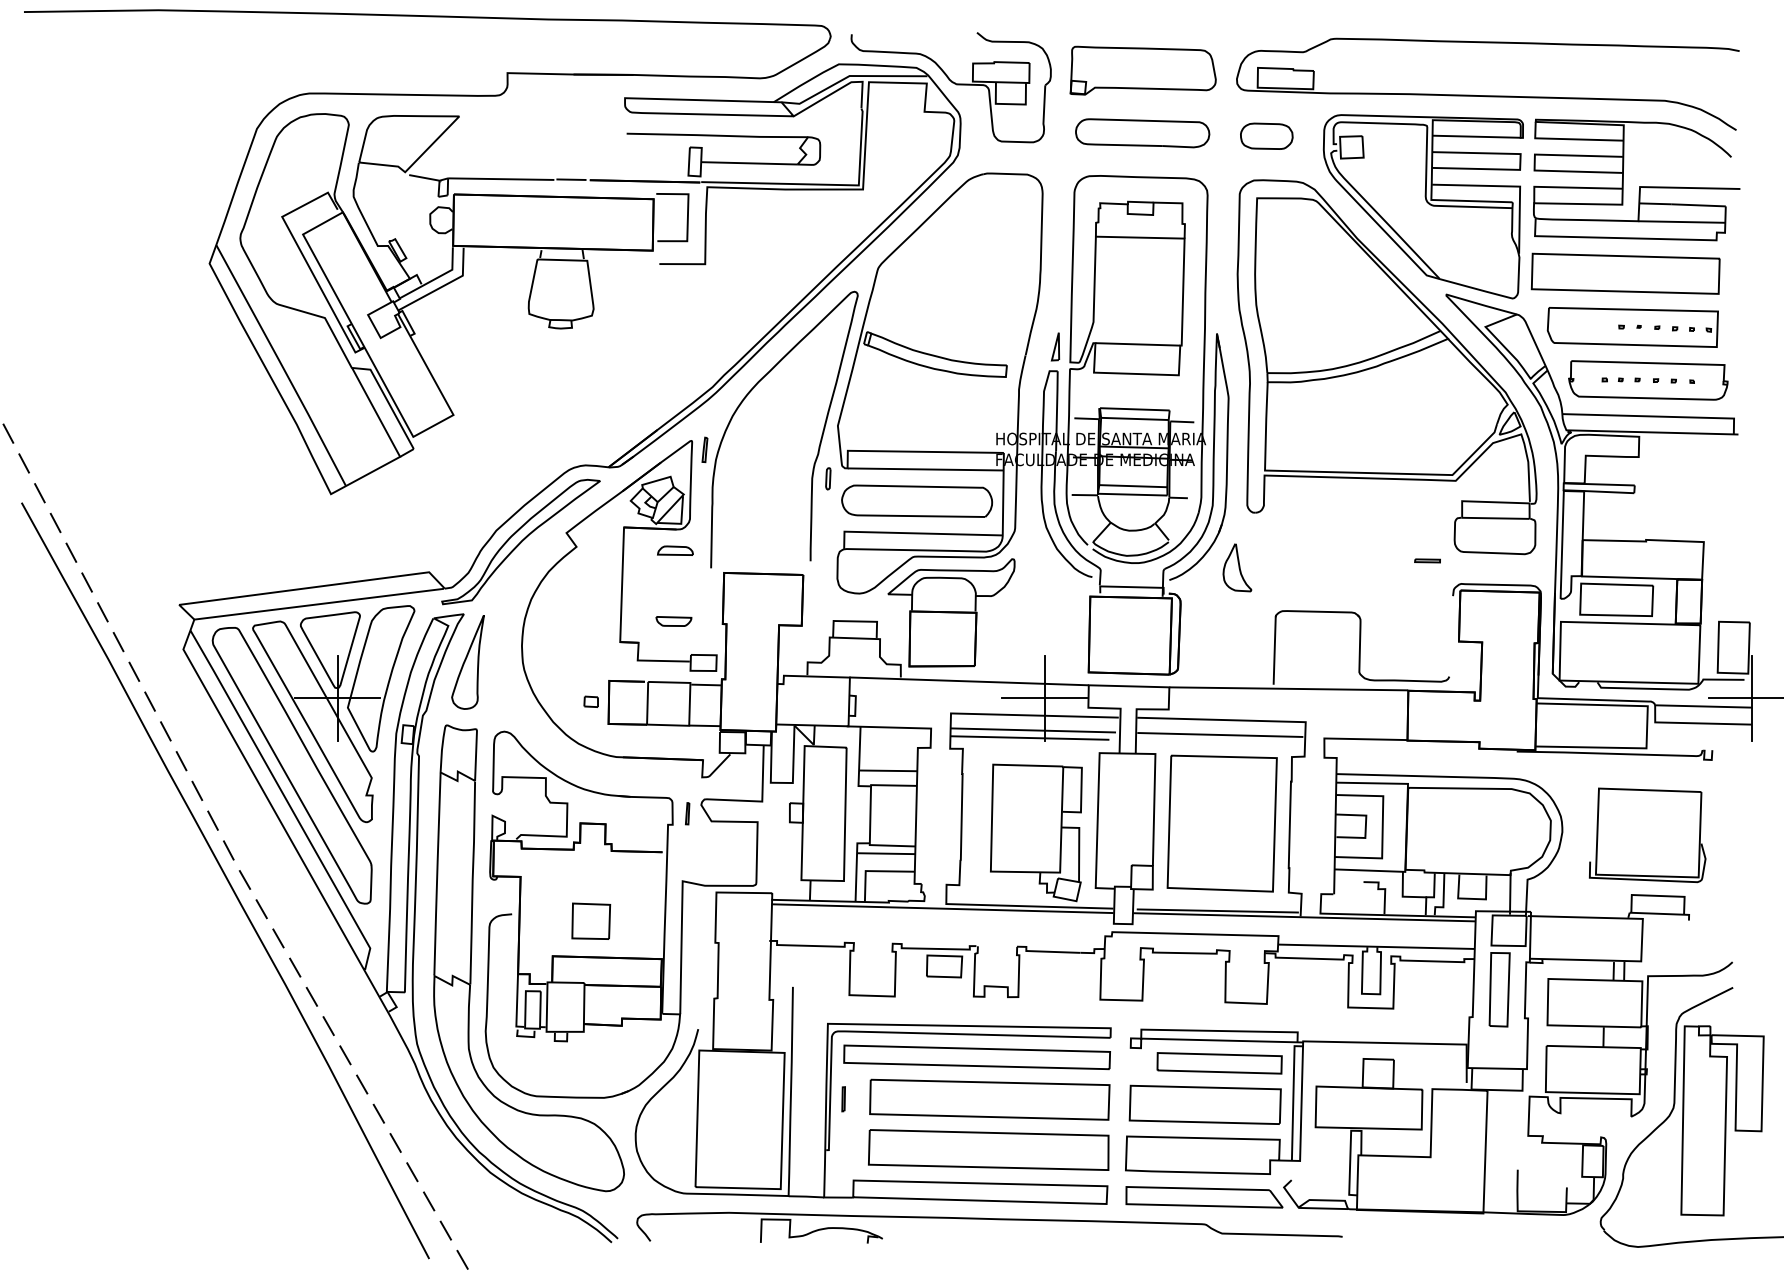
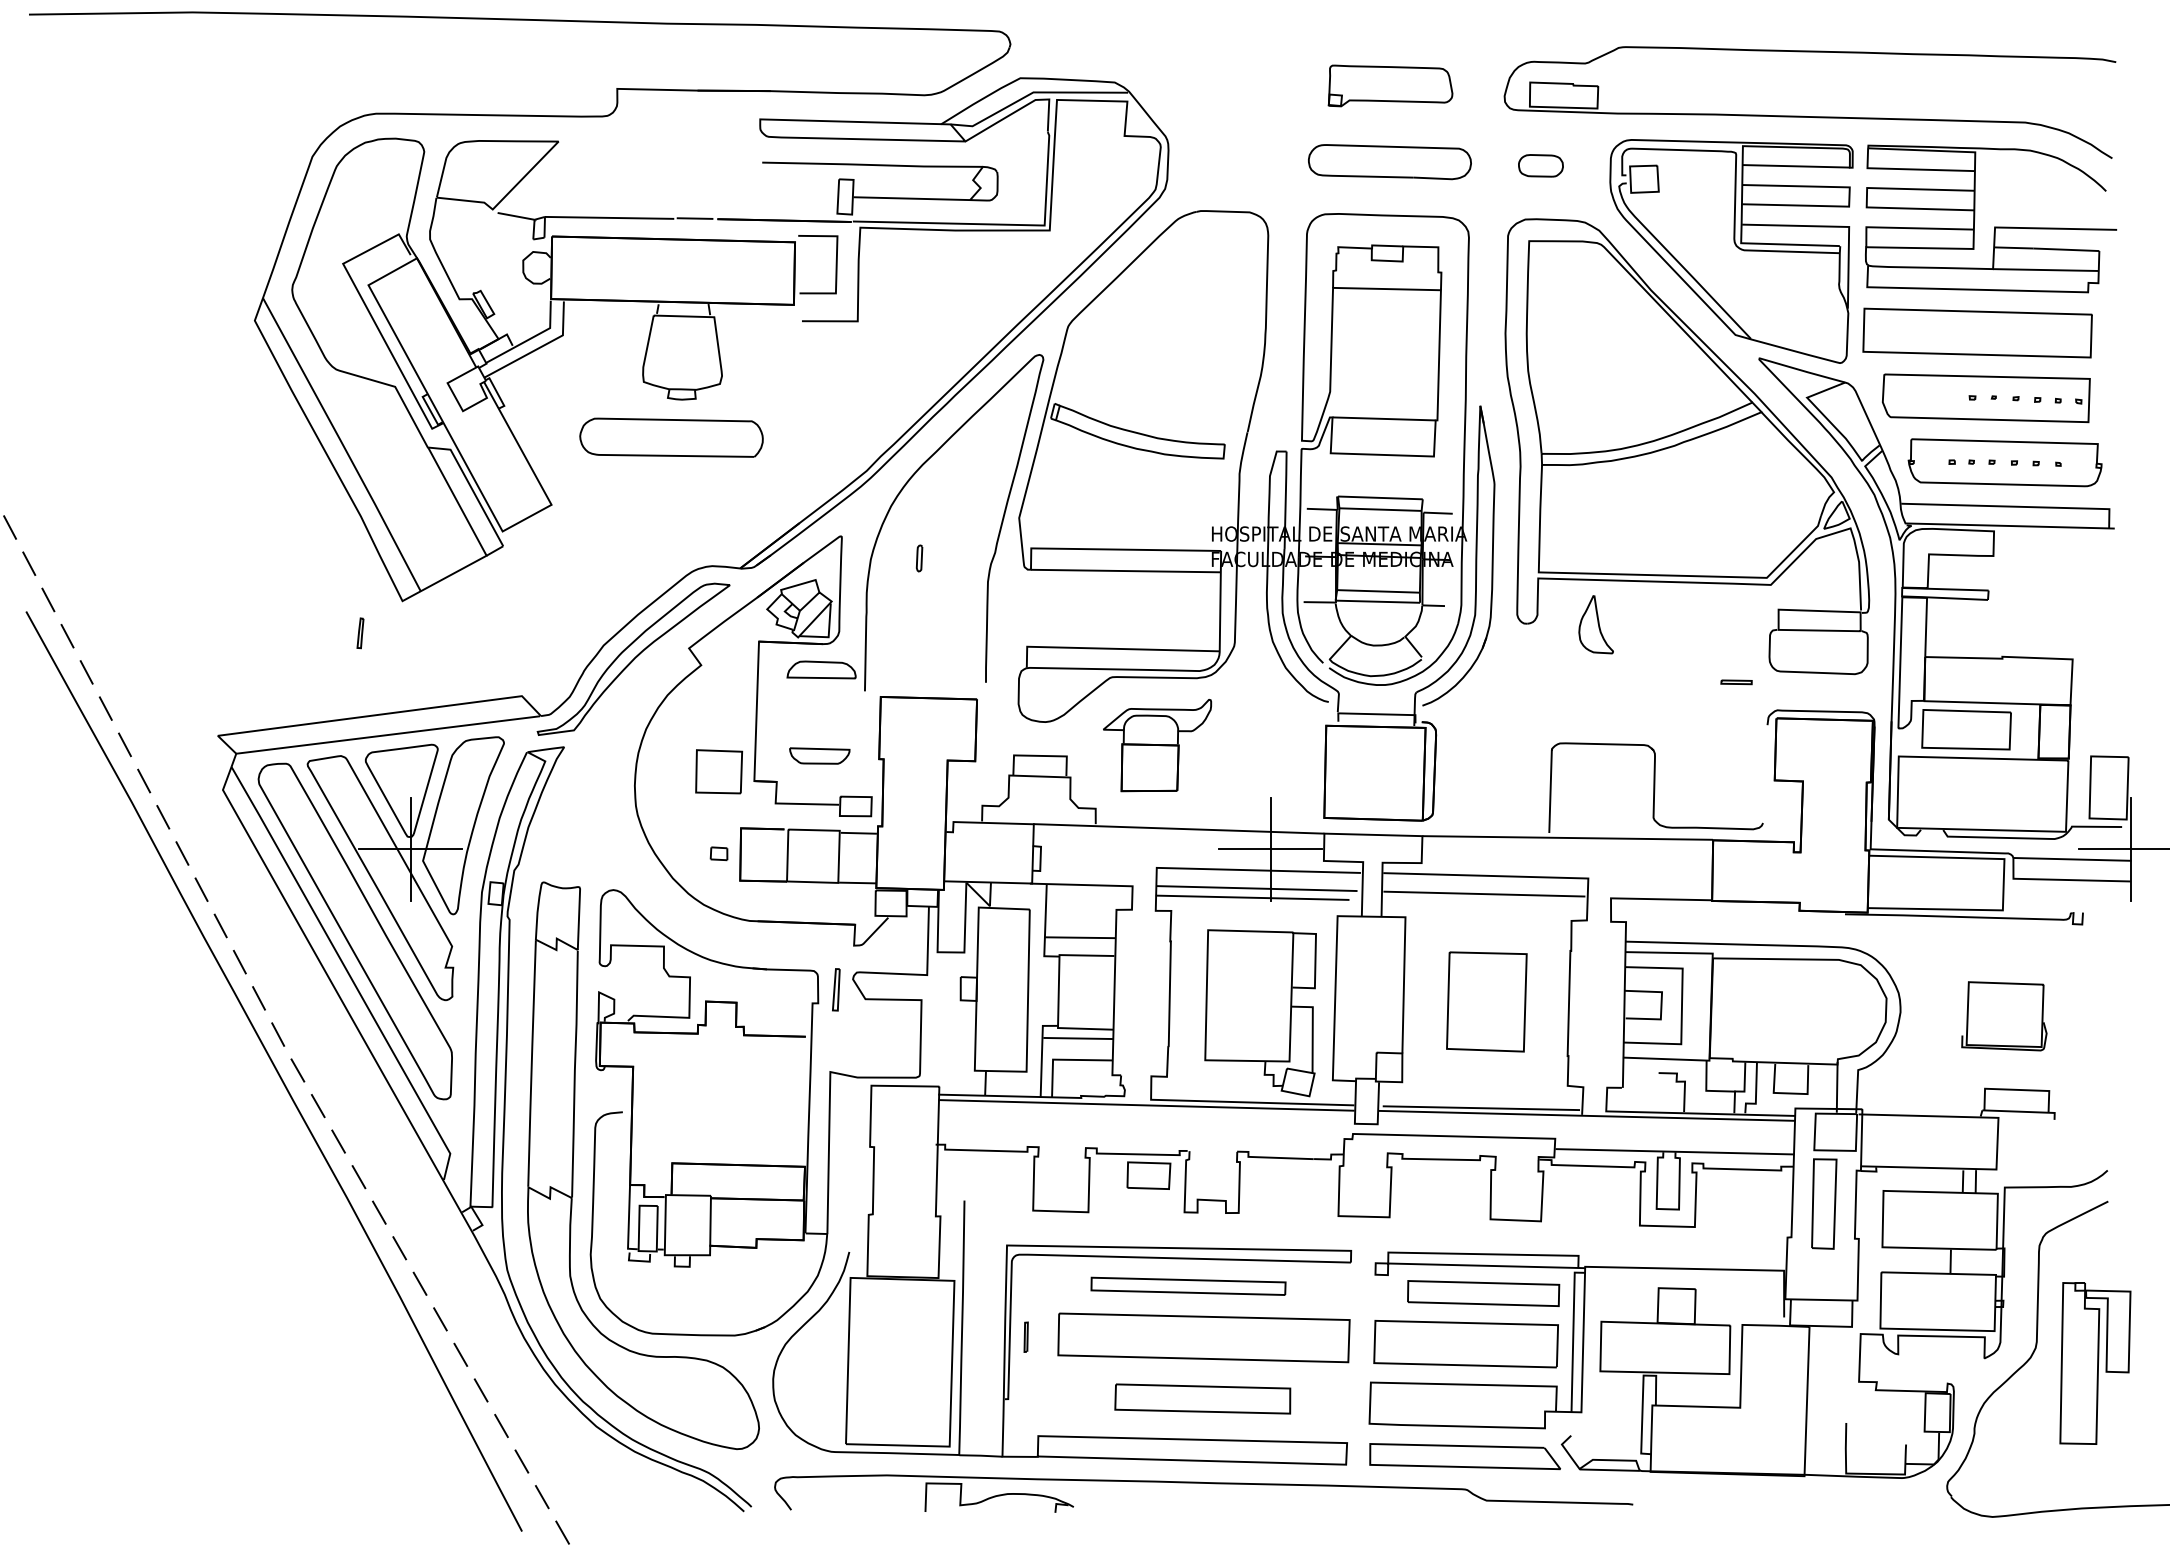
part: (1143, 70) -> (1390, 85), size x0.7
part: (950, 87) -> (1156, 106), removed
part: (1266, 136) -> (1540, 165), size x0.7
line: (1055, 346) -> (1283, 421), removed
part: (704, 450) -> (360, 633), moved
curve: (827, 478) -> (918, 558), moved
curve: (917, 487) -> (671, 420), moved
part: (675, 550) -> (821, 669), size x1.6
curve: (1238, 566) -> (1597, 623), moved
part: (951, 612) -> (1157, 745), size x0.7
part: (673, 621) -> (819, 755), size x1.4
curve: (465, 661) -> (566, 804), removed
part: (687, 813) -> (836, 989), size x1.6
part: (1222, 823) -> (1486, 1001), size x0.6
part: (1647, 835) -> (2004, 1016), size x0.6
part: (591, 921) -> (719, 771), moved
part: (977, 1057) -> (1188, 1286), size x0.6
part: (1722, 1120) -> (2095, 1363), size x0.7
part: (988, 1149) -> (1202, 1398), size x0.6

